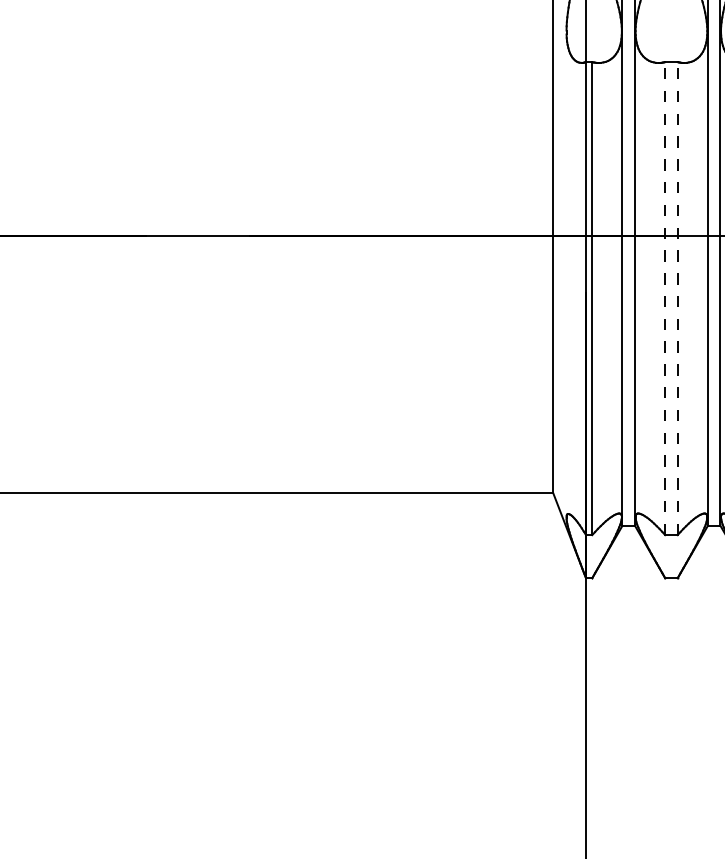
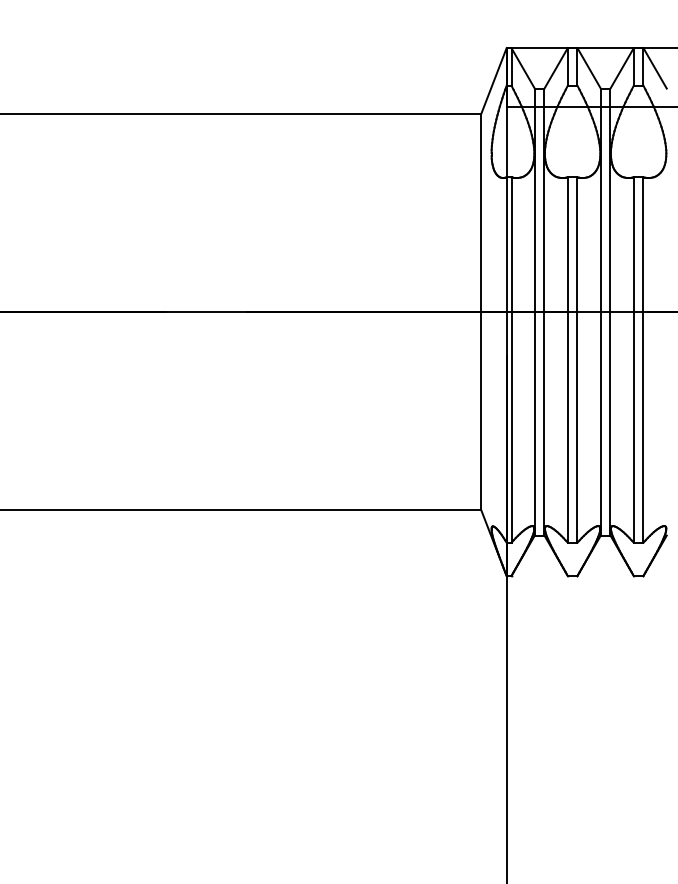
line: (664, 299) -> (567, 360), dashed -> solid
line: (677, 299) -> (577, 360), dashed -> solid

